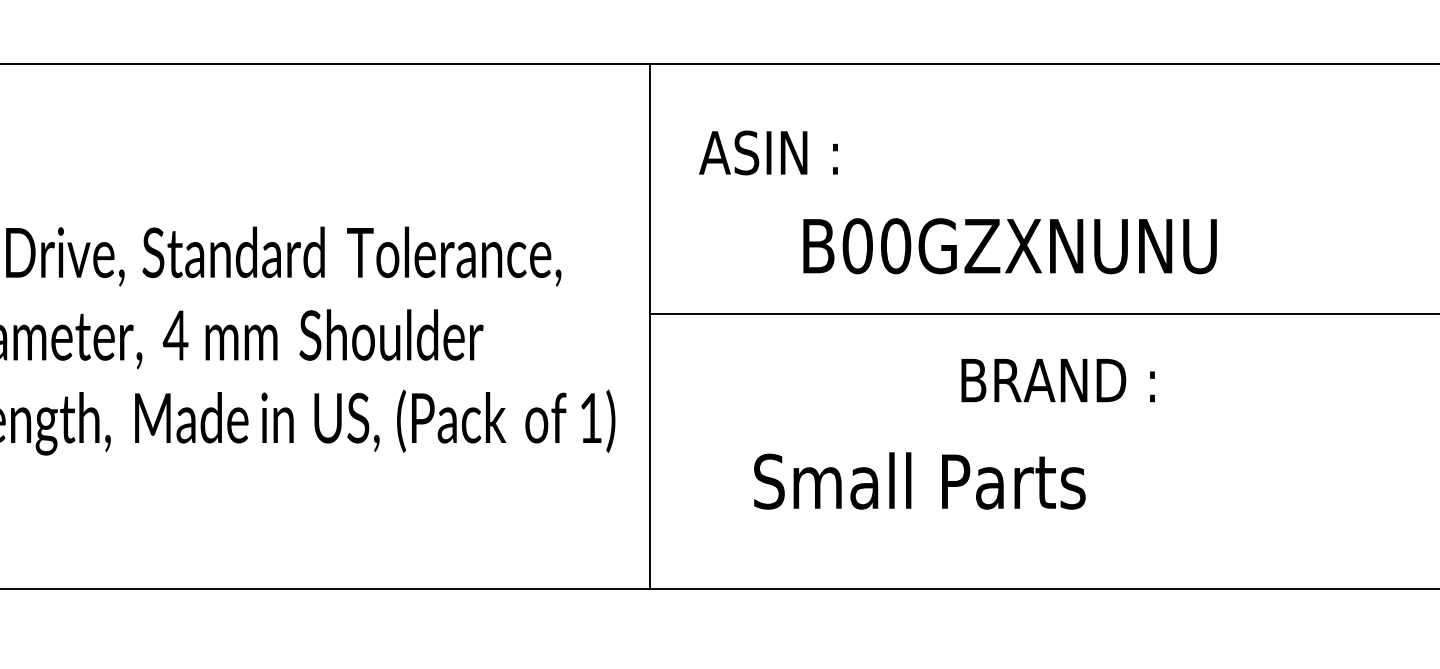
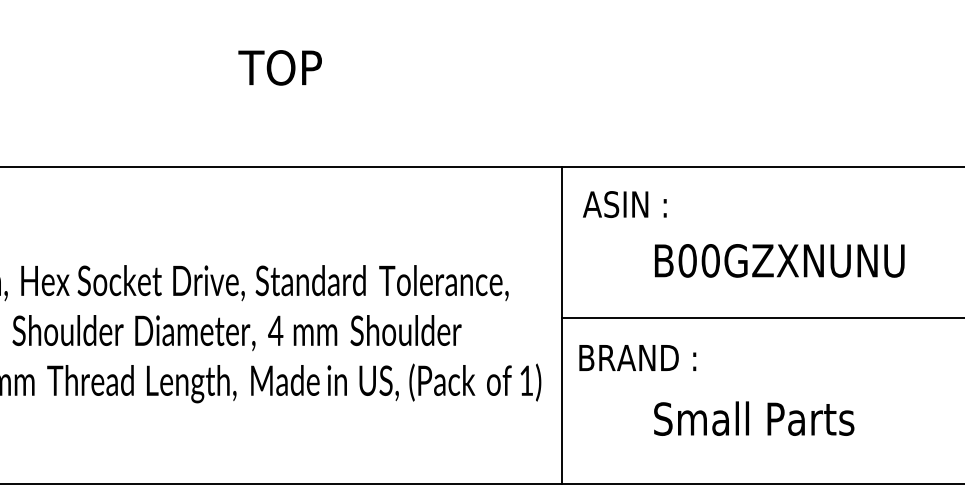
text: (768, 152) -> (624, 204), moved
text: (1009, 245) -> (779, 260), moved
text: (1057, 379) -> (637, 357), moved
text: (920, 480) -> (754, 418), moved

